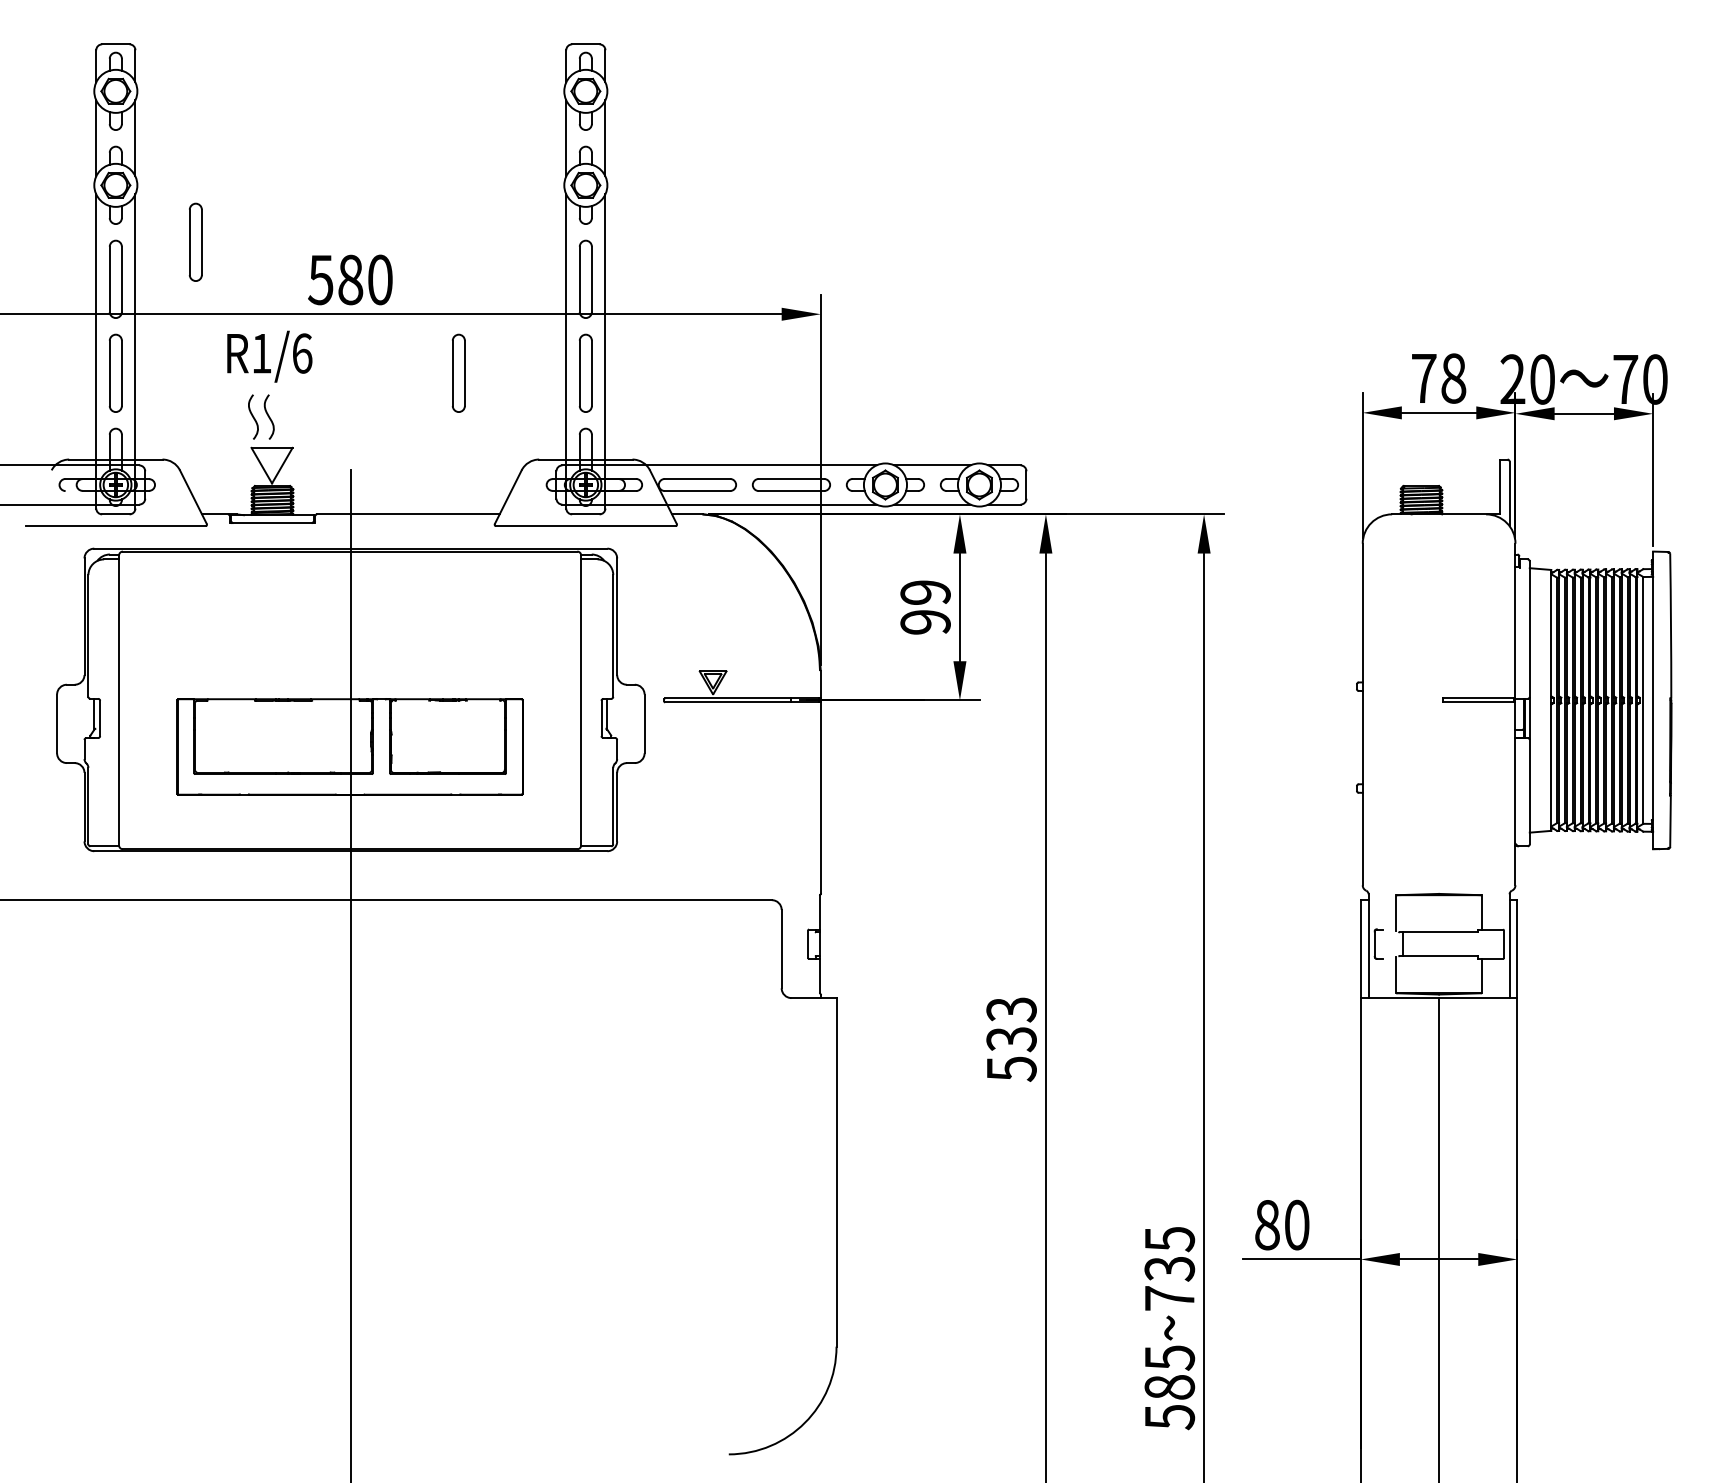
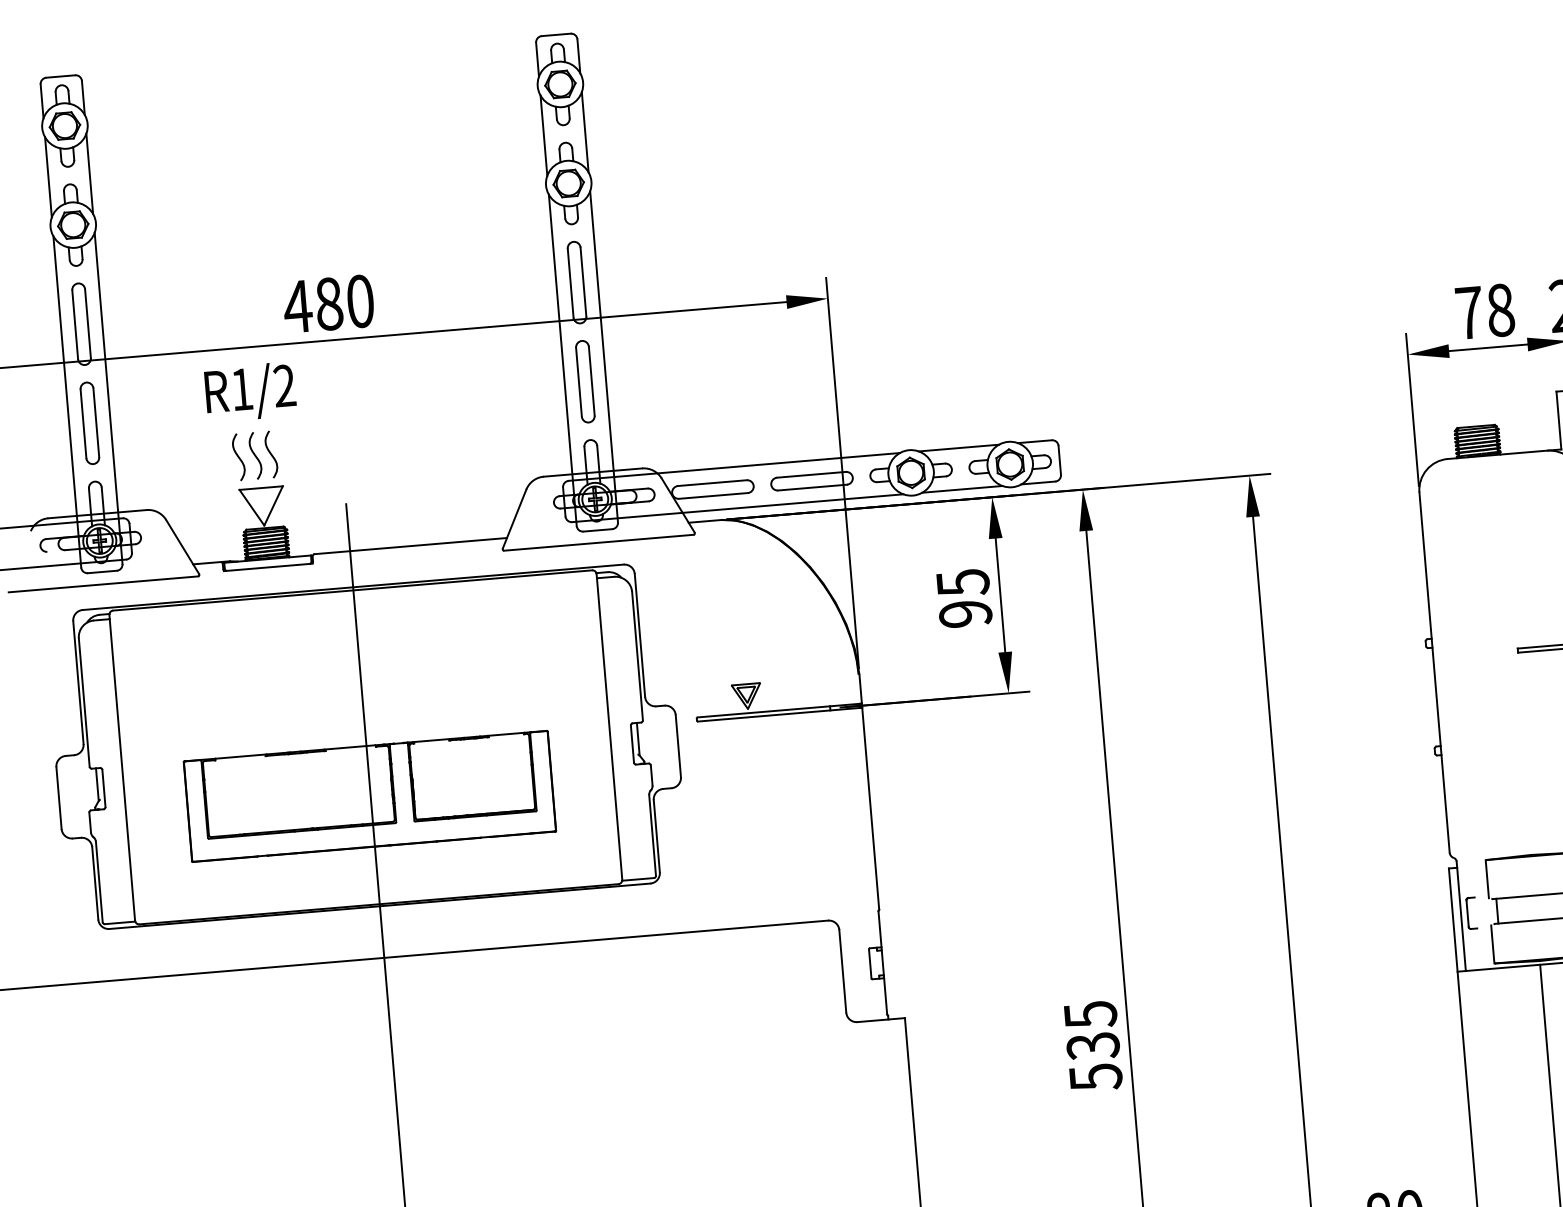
part: (195, 241) -> (162, 277), removed
text: (320, 280) -> (297, 307), 580 -> 480
text: (302, 353) -> (284, 385), R1/6 -> R1/2
part: (458, 372) -> (451, 392), removed
curve: (284, 416) -> (271, 453), added
text: (925, 592) -> (962, 582), 99 -> 95
text: (1011, 1009) -> (1090, 1014), 533 -> 535

